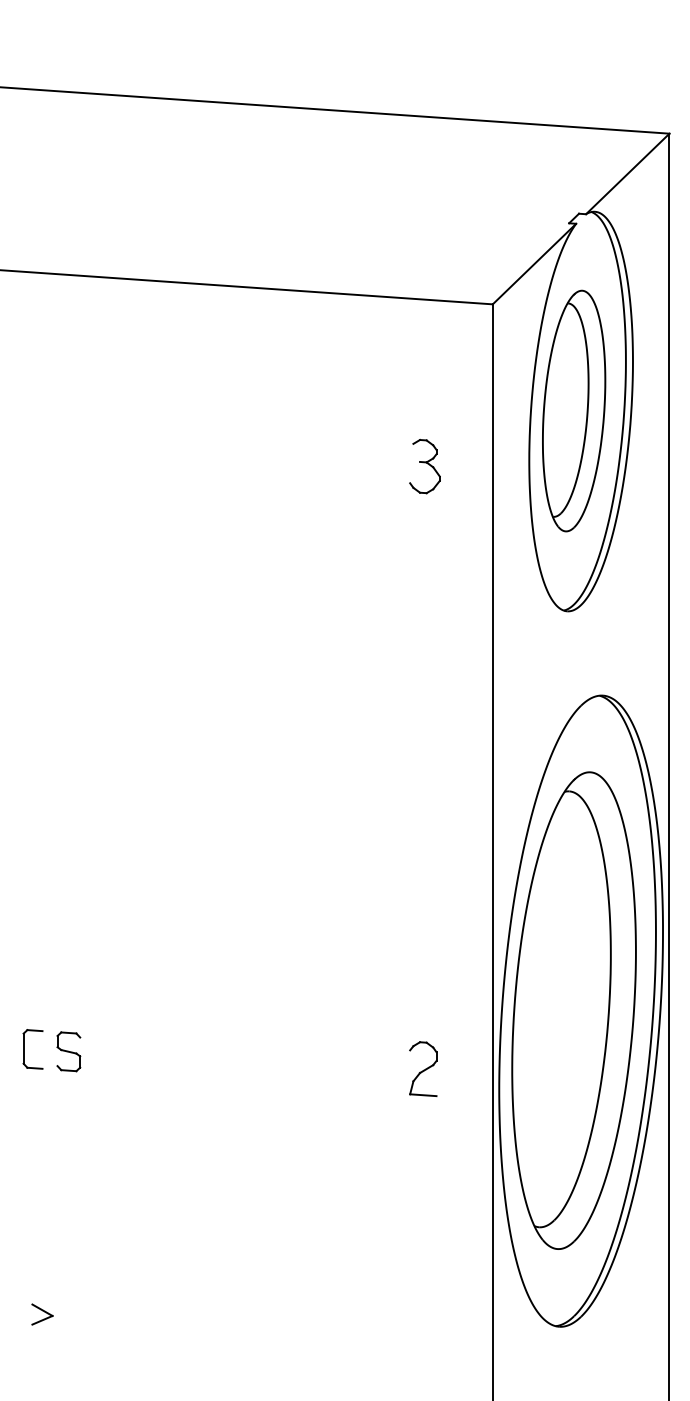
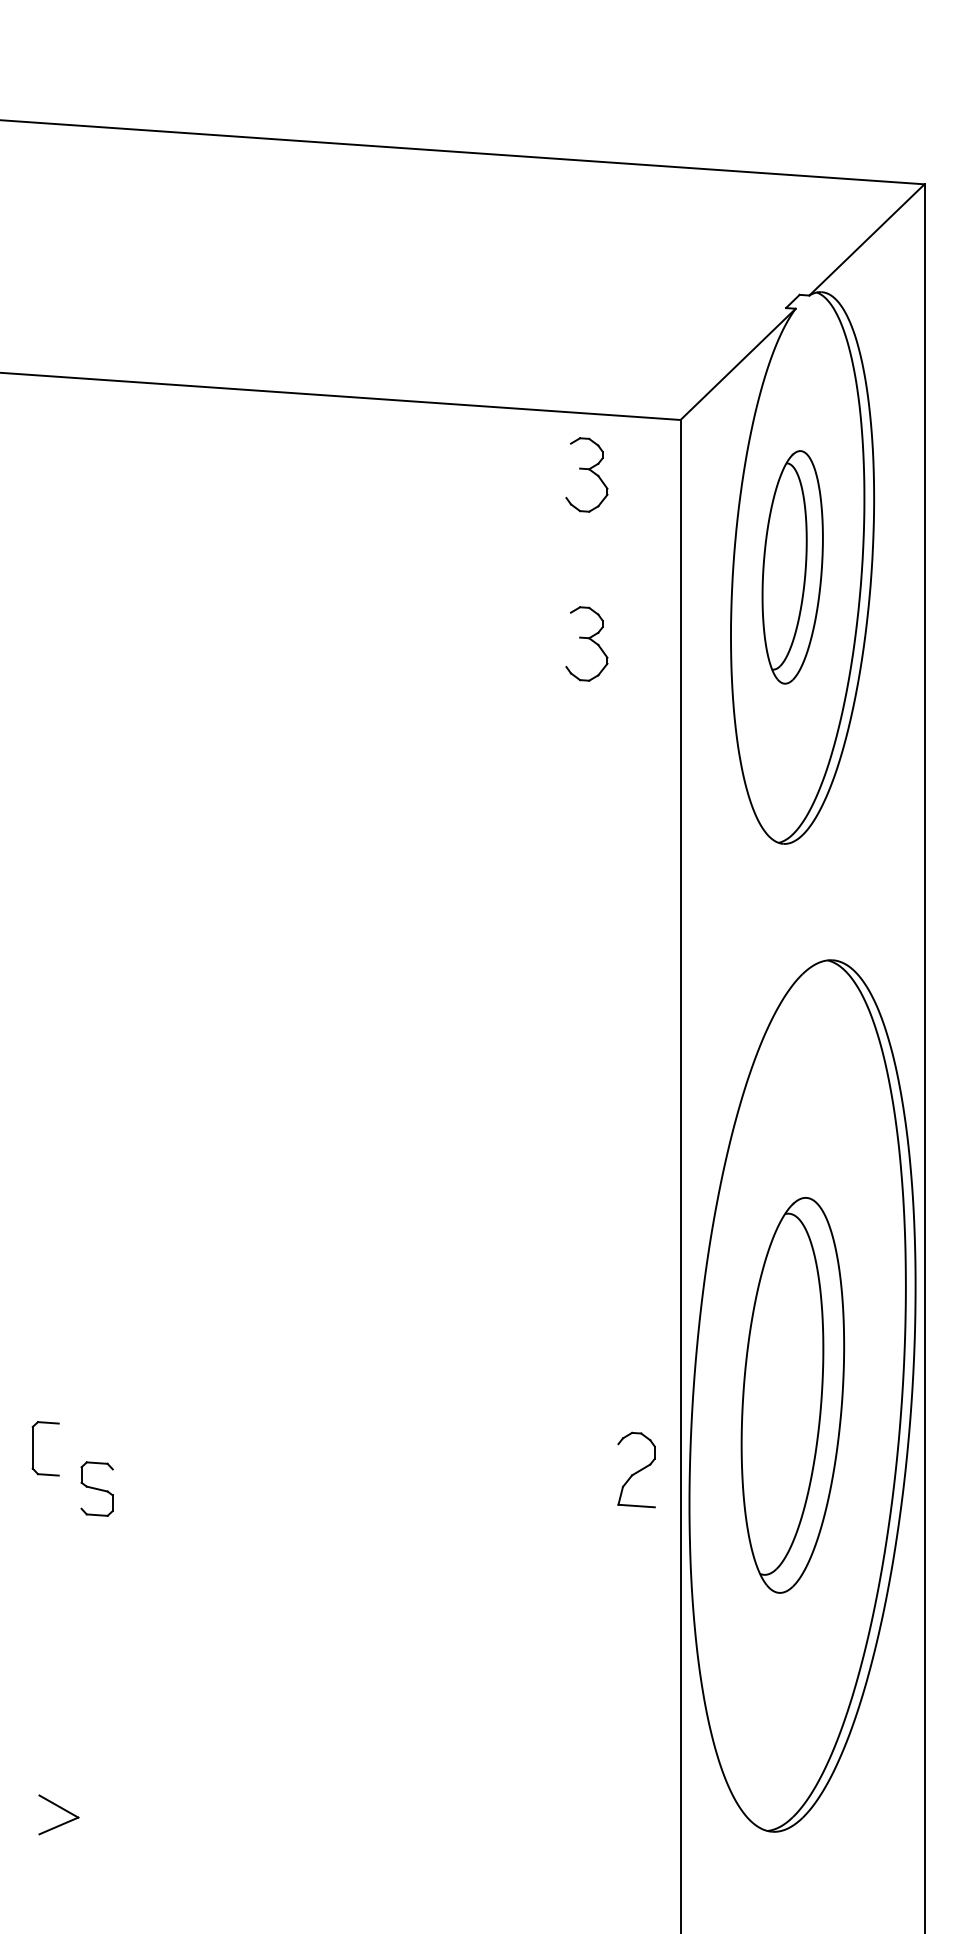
part: (424, 343) -> (586, 474), added
part: (573, 411) -> (792, 567), size x0.7
part: (573, 1010) -> (792, 1395), size x0.6
part: (68, 1051) -> (96, 1488), moved
part: (423, 1068) -> (636, 1469), moved
part: (42, 1314) -> (58, 1814), size x1.4

